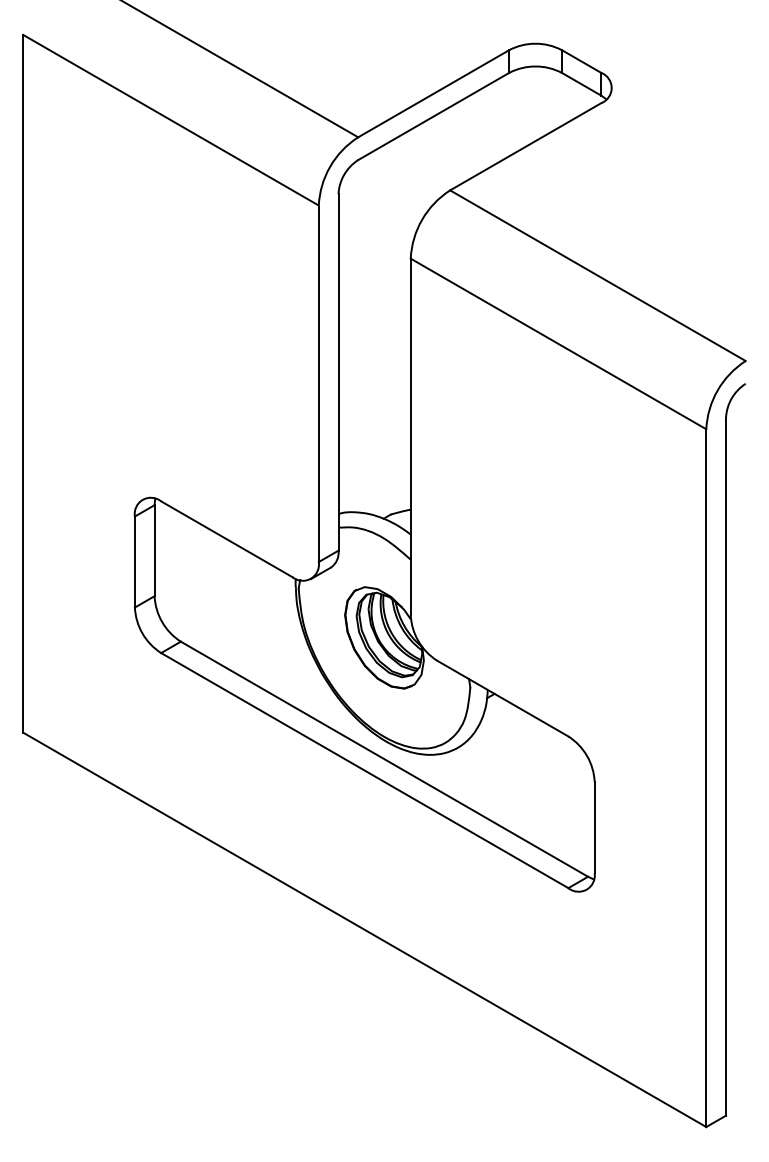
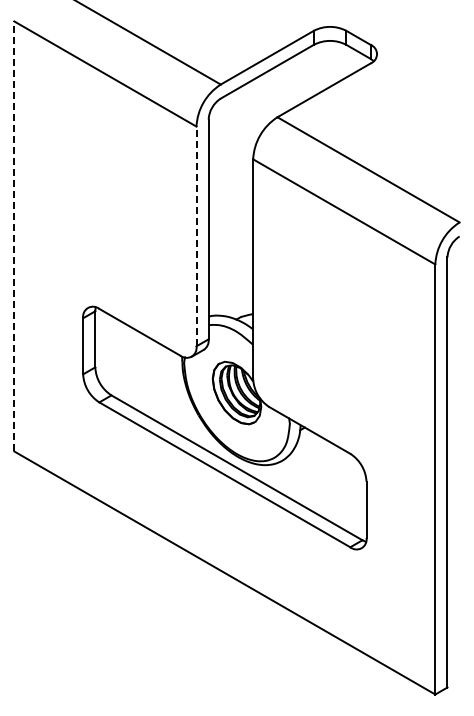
line: (23, 382) -> (14, 235), solid -> dashed
line: (318, 383) -> (196, 236), solid -> dashed

